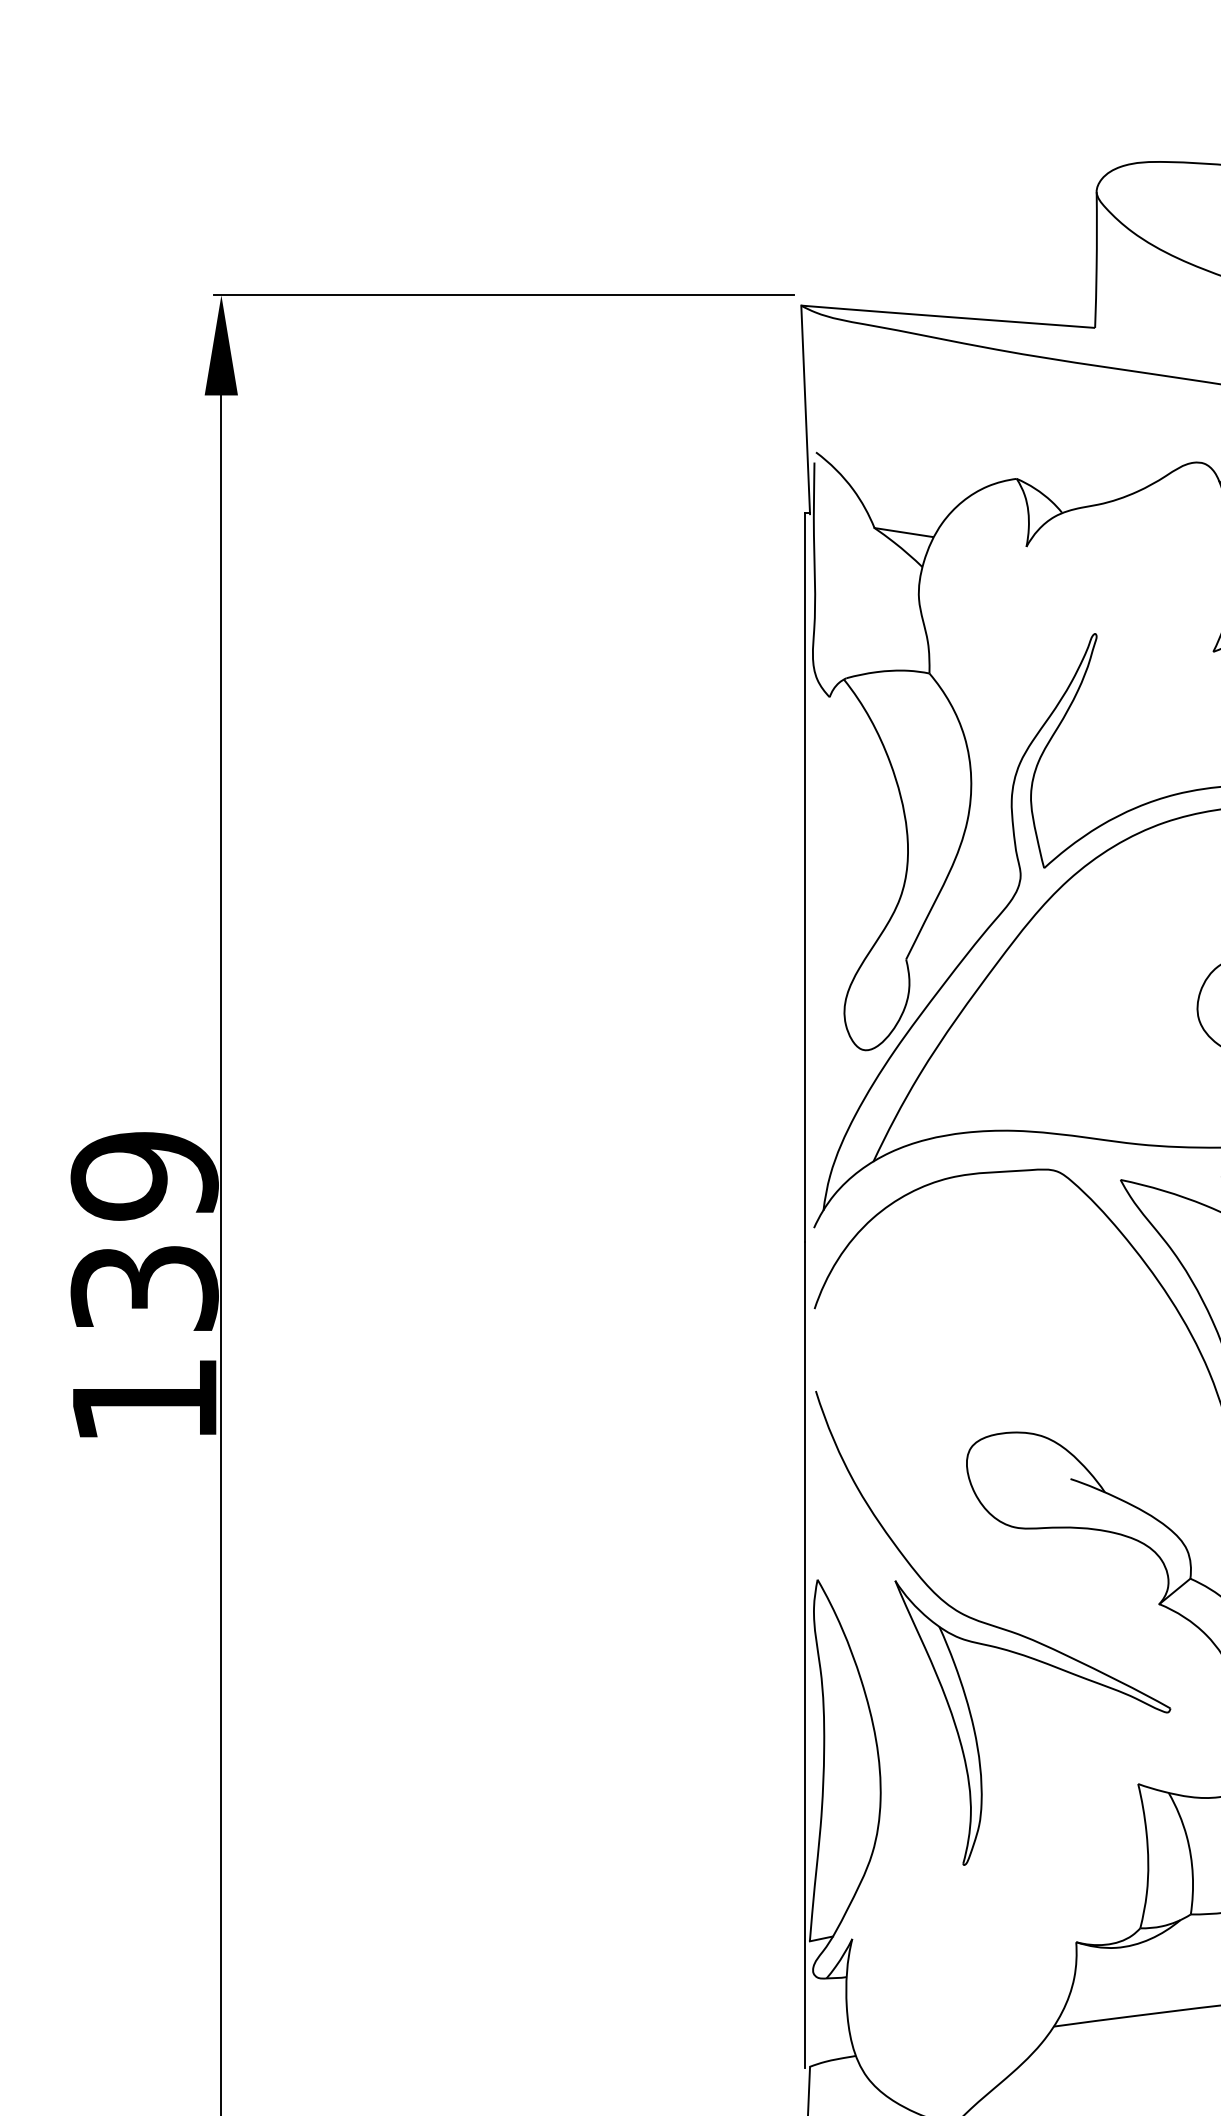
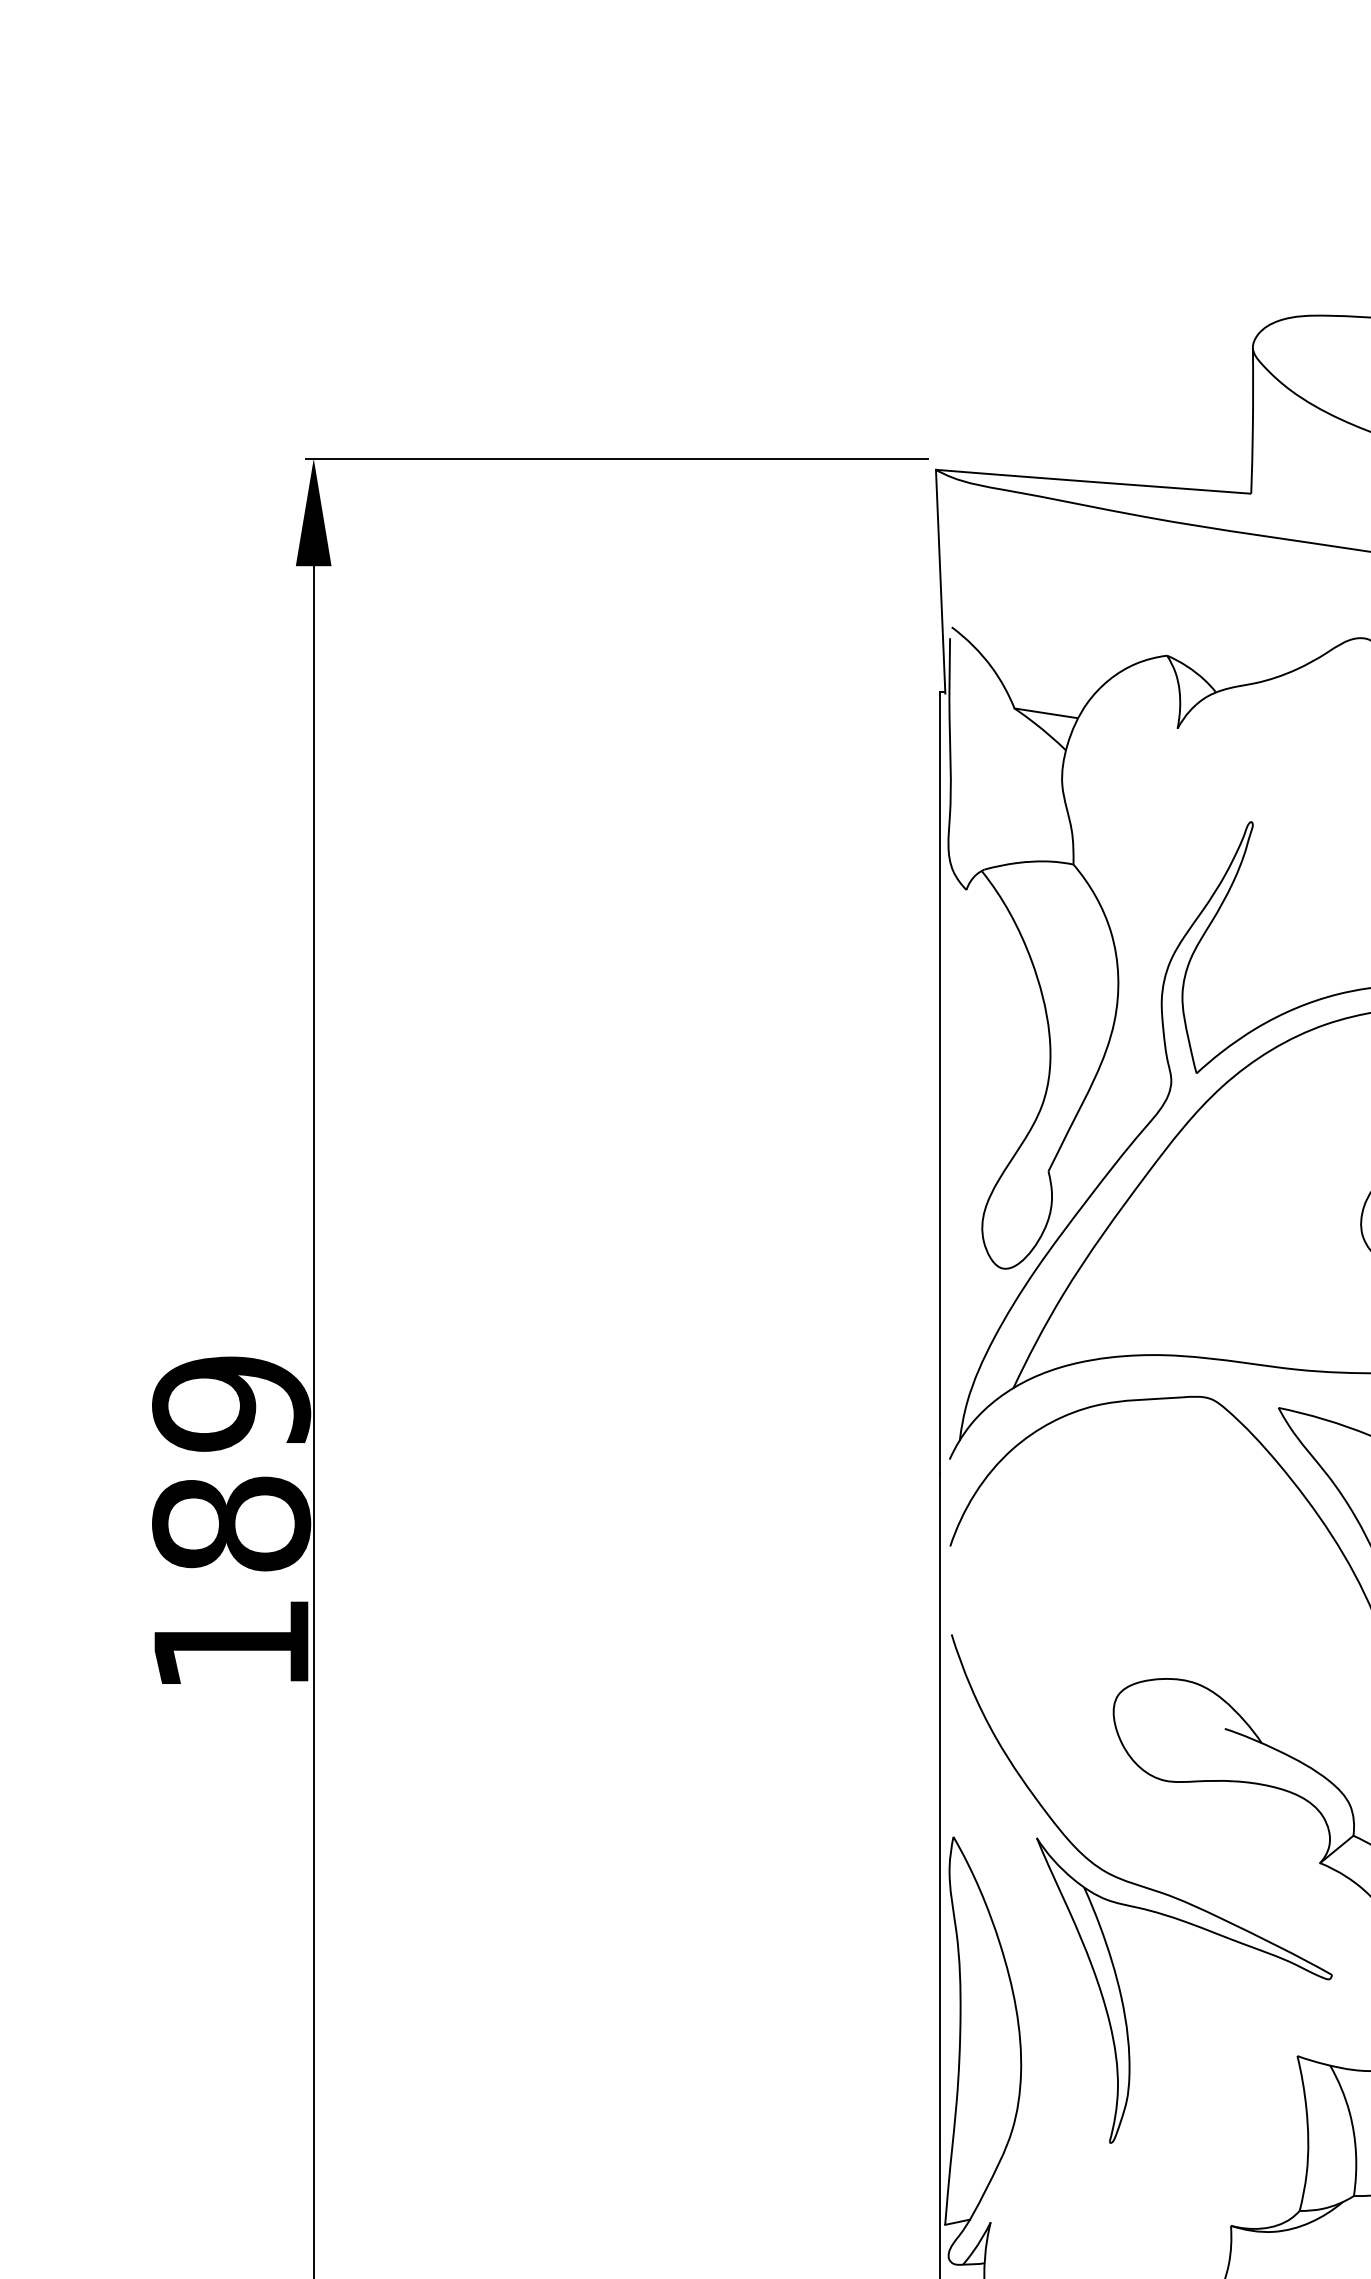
text: (144, 1287) -> (231, 1523), 139 -> 189

